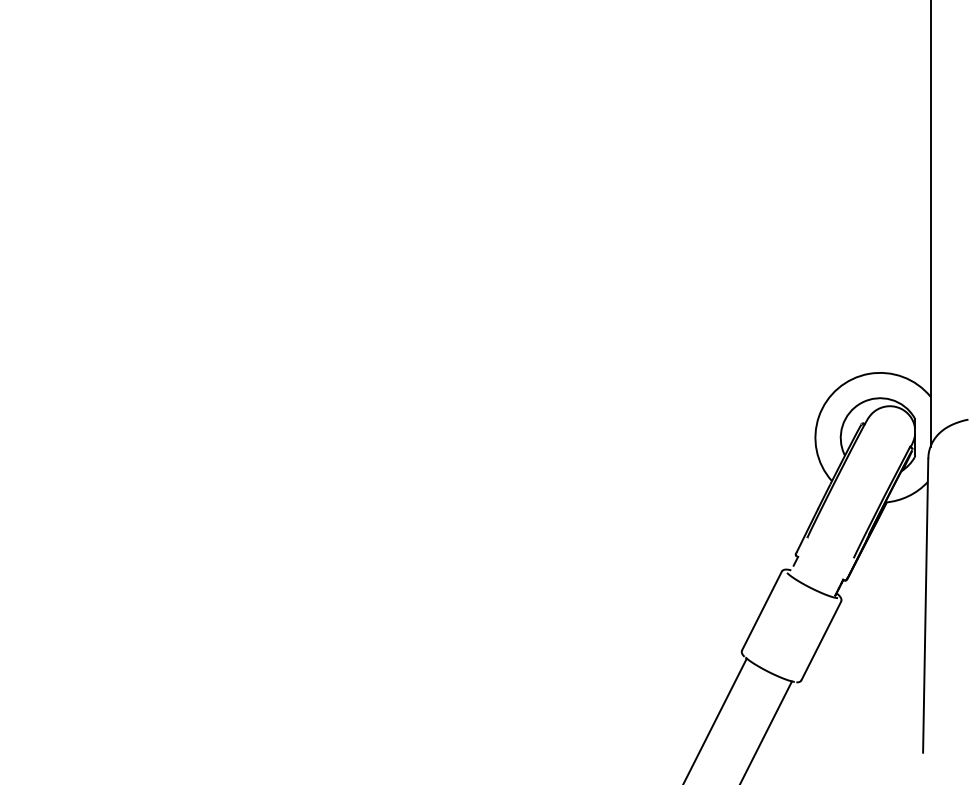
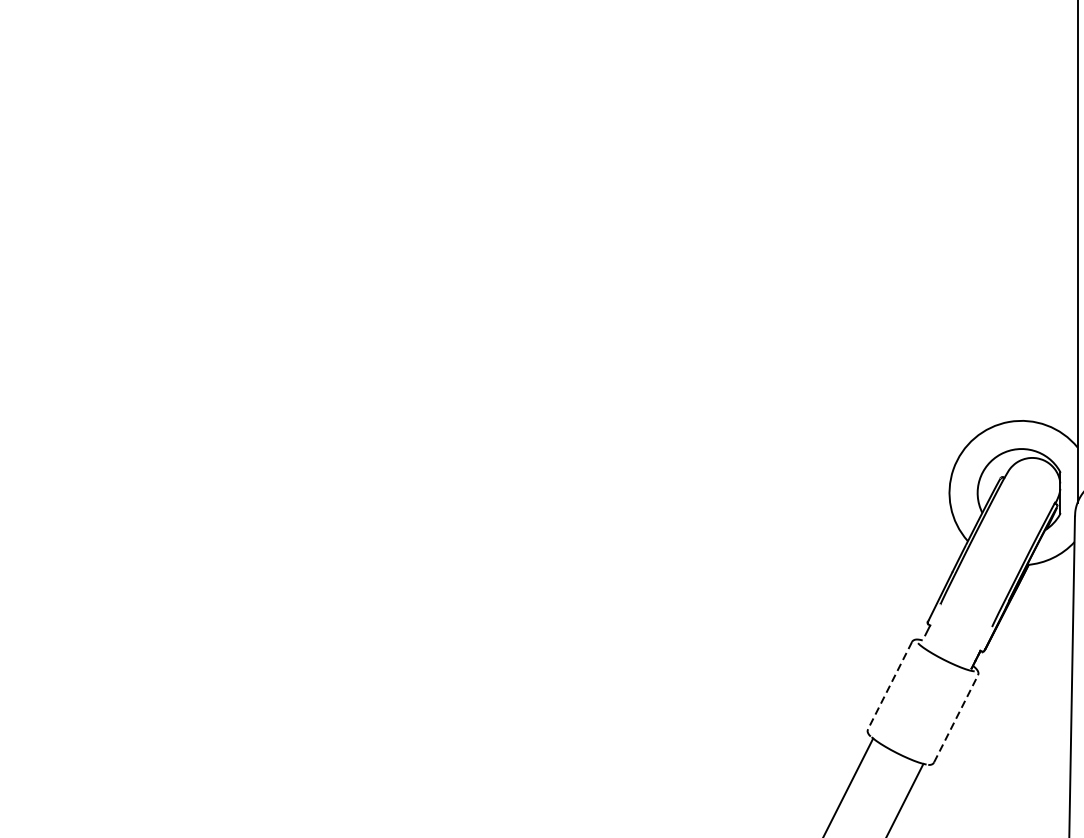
line: (761, 610) -> (889, 685), solid -> dashed
line: (821, 640) -> (956, 718), solid -> dashed

